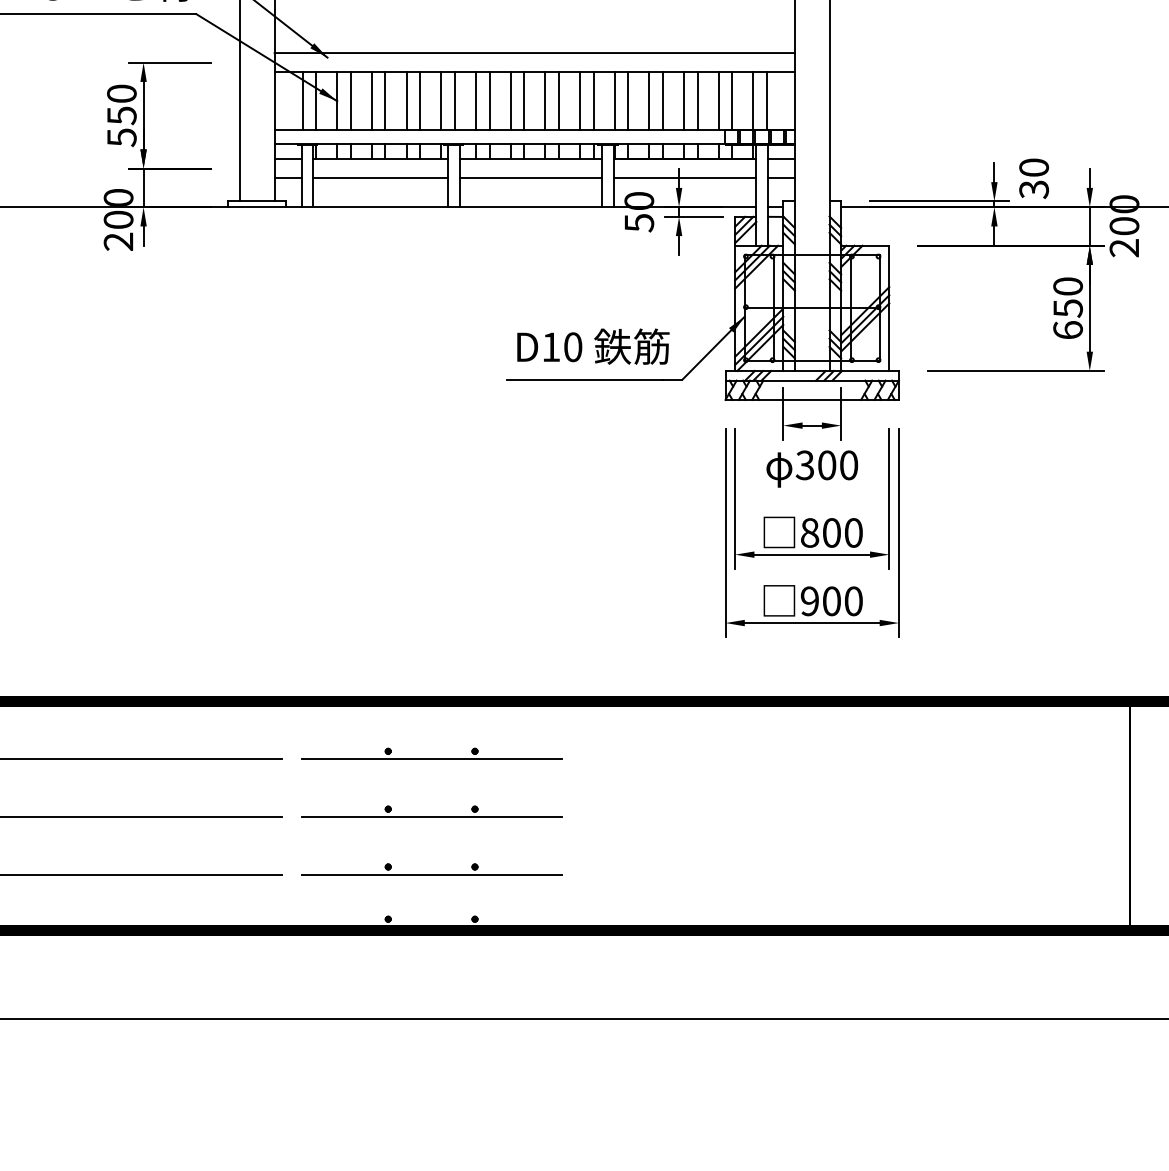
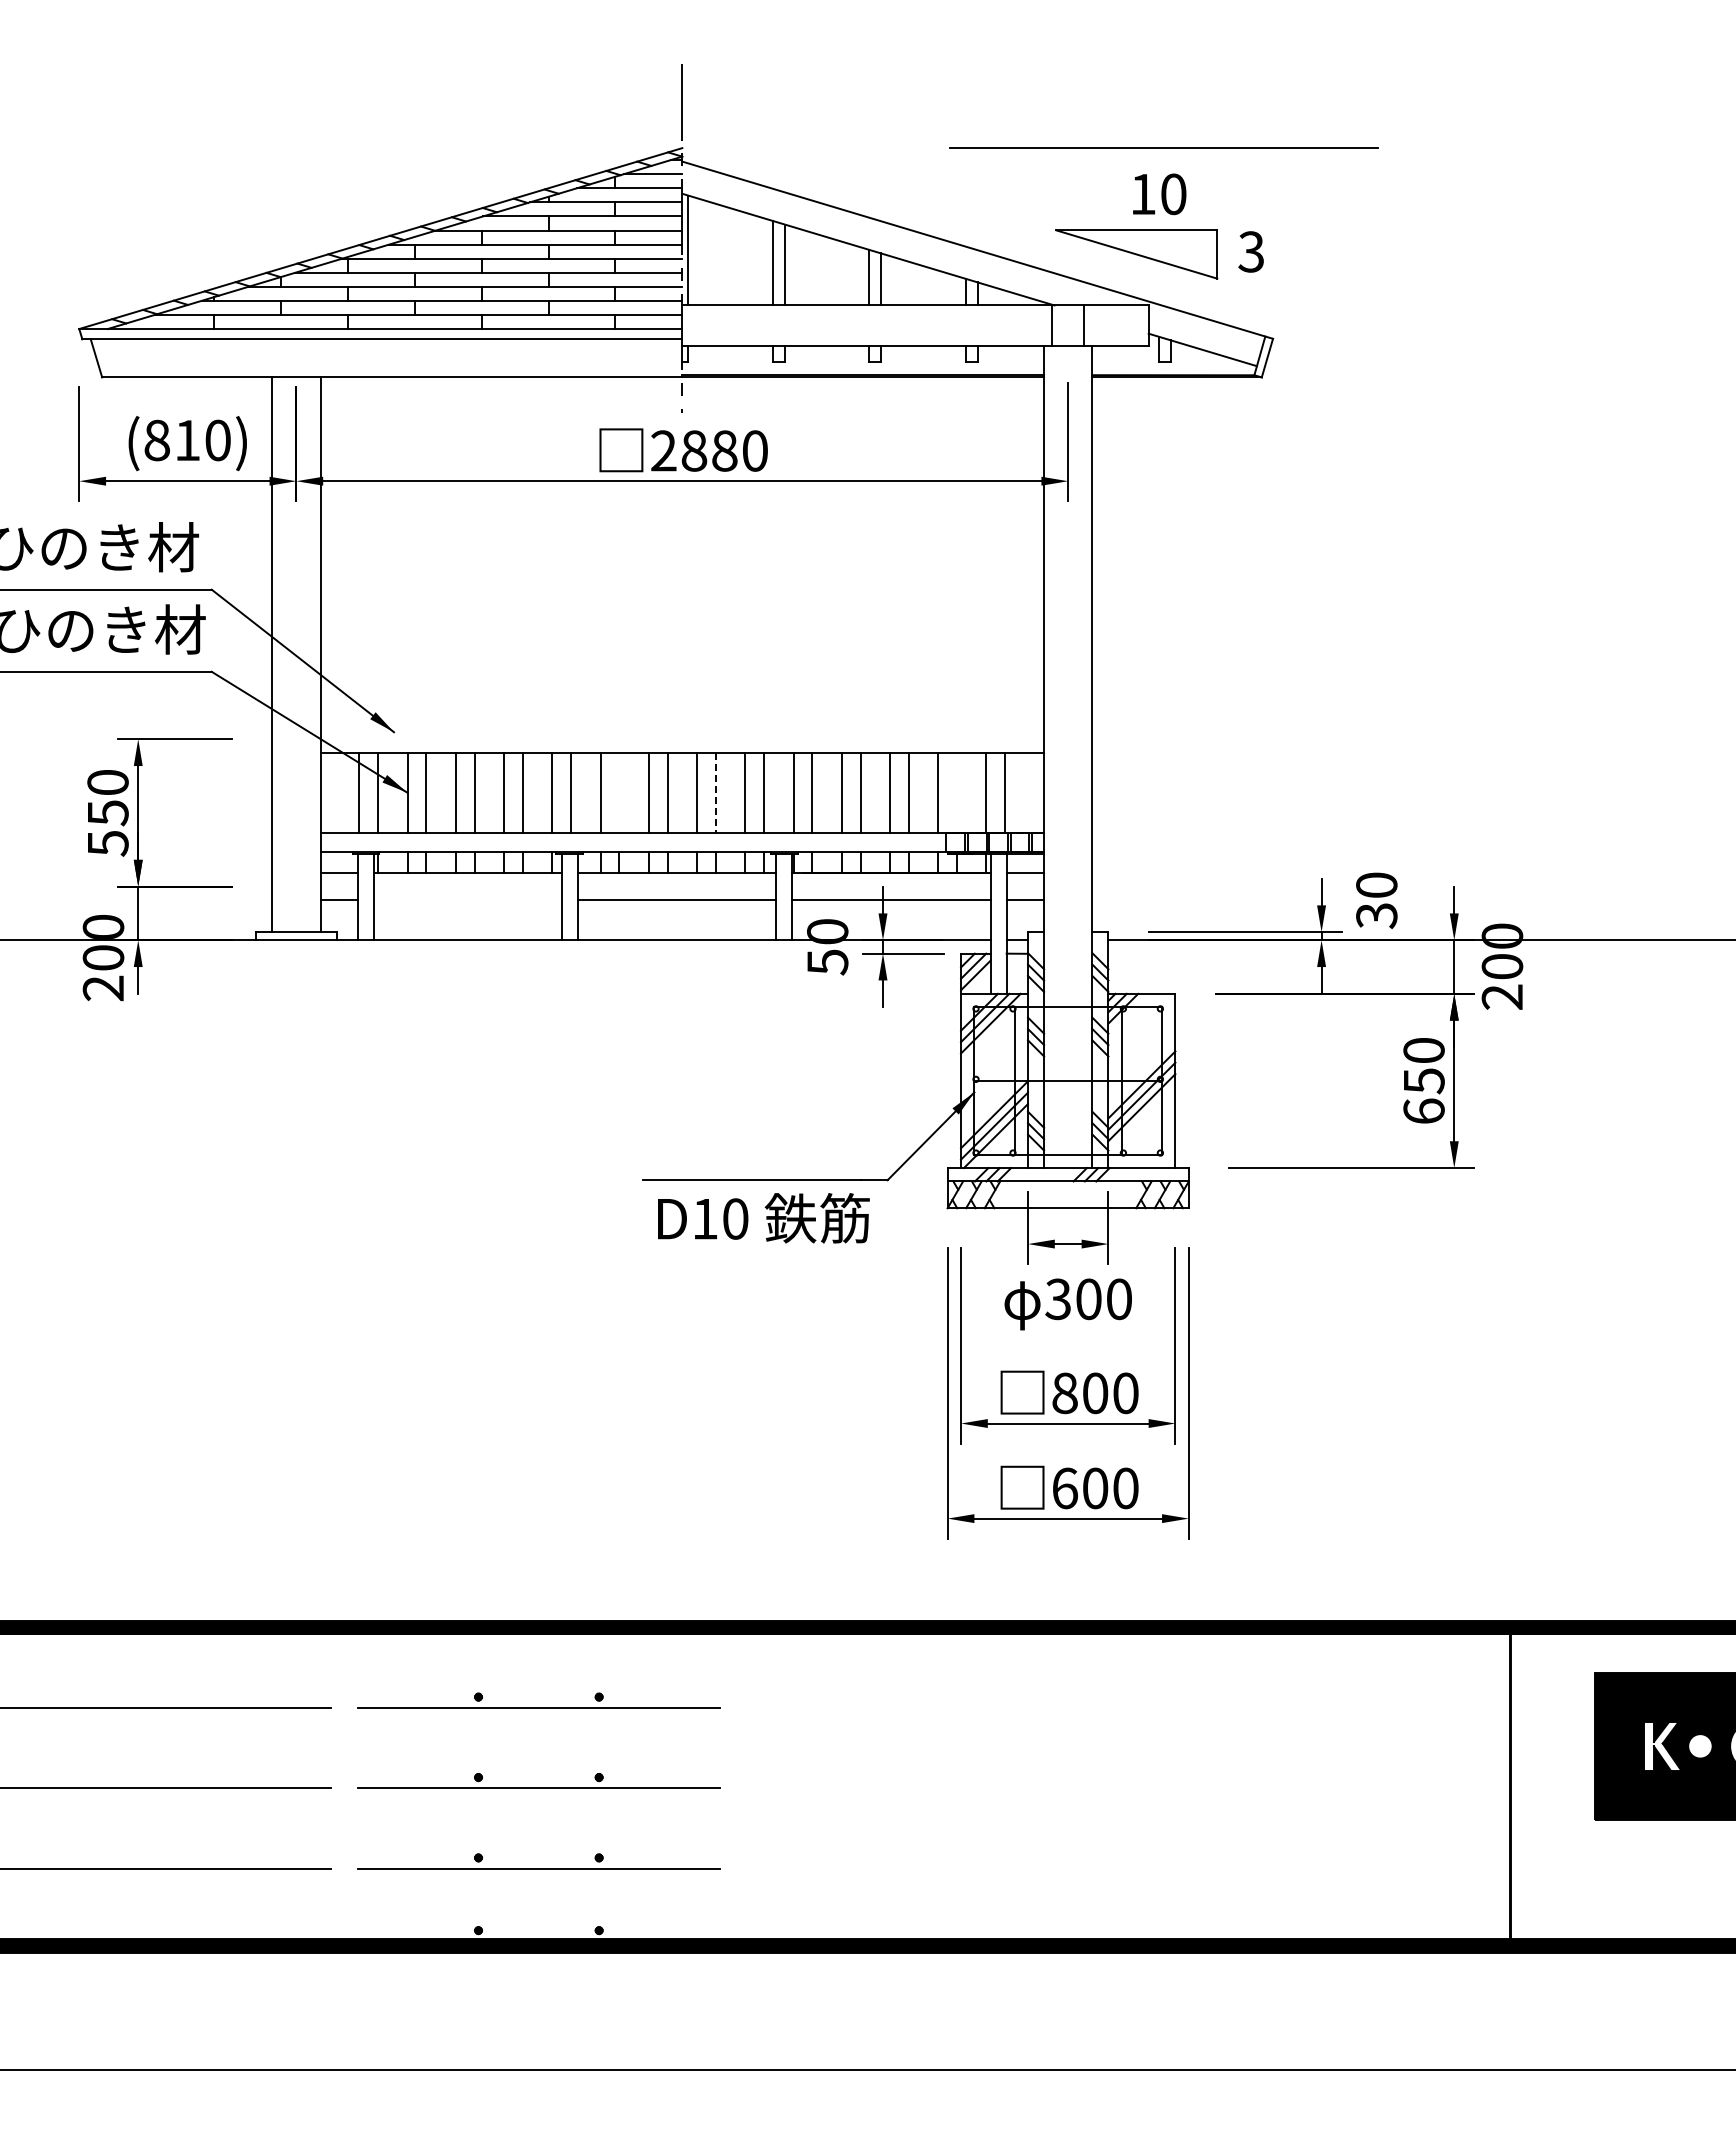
line: (534, 52) -> (682, 725), removed
line: (489, 100) -> (619, 792), removed
line: (731, 100) -> (956, 792), removed
line: (558, 101) -> (715, 793), solid -> dashed
line: (380, 178) -> (467, 900), removed
text: (593, 346) -> (763, 1218), moved
text: (809, 601) -> (1064, 1488), 900 -> 600

